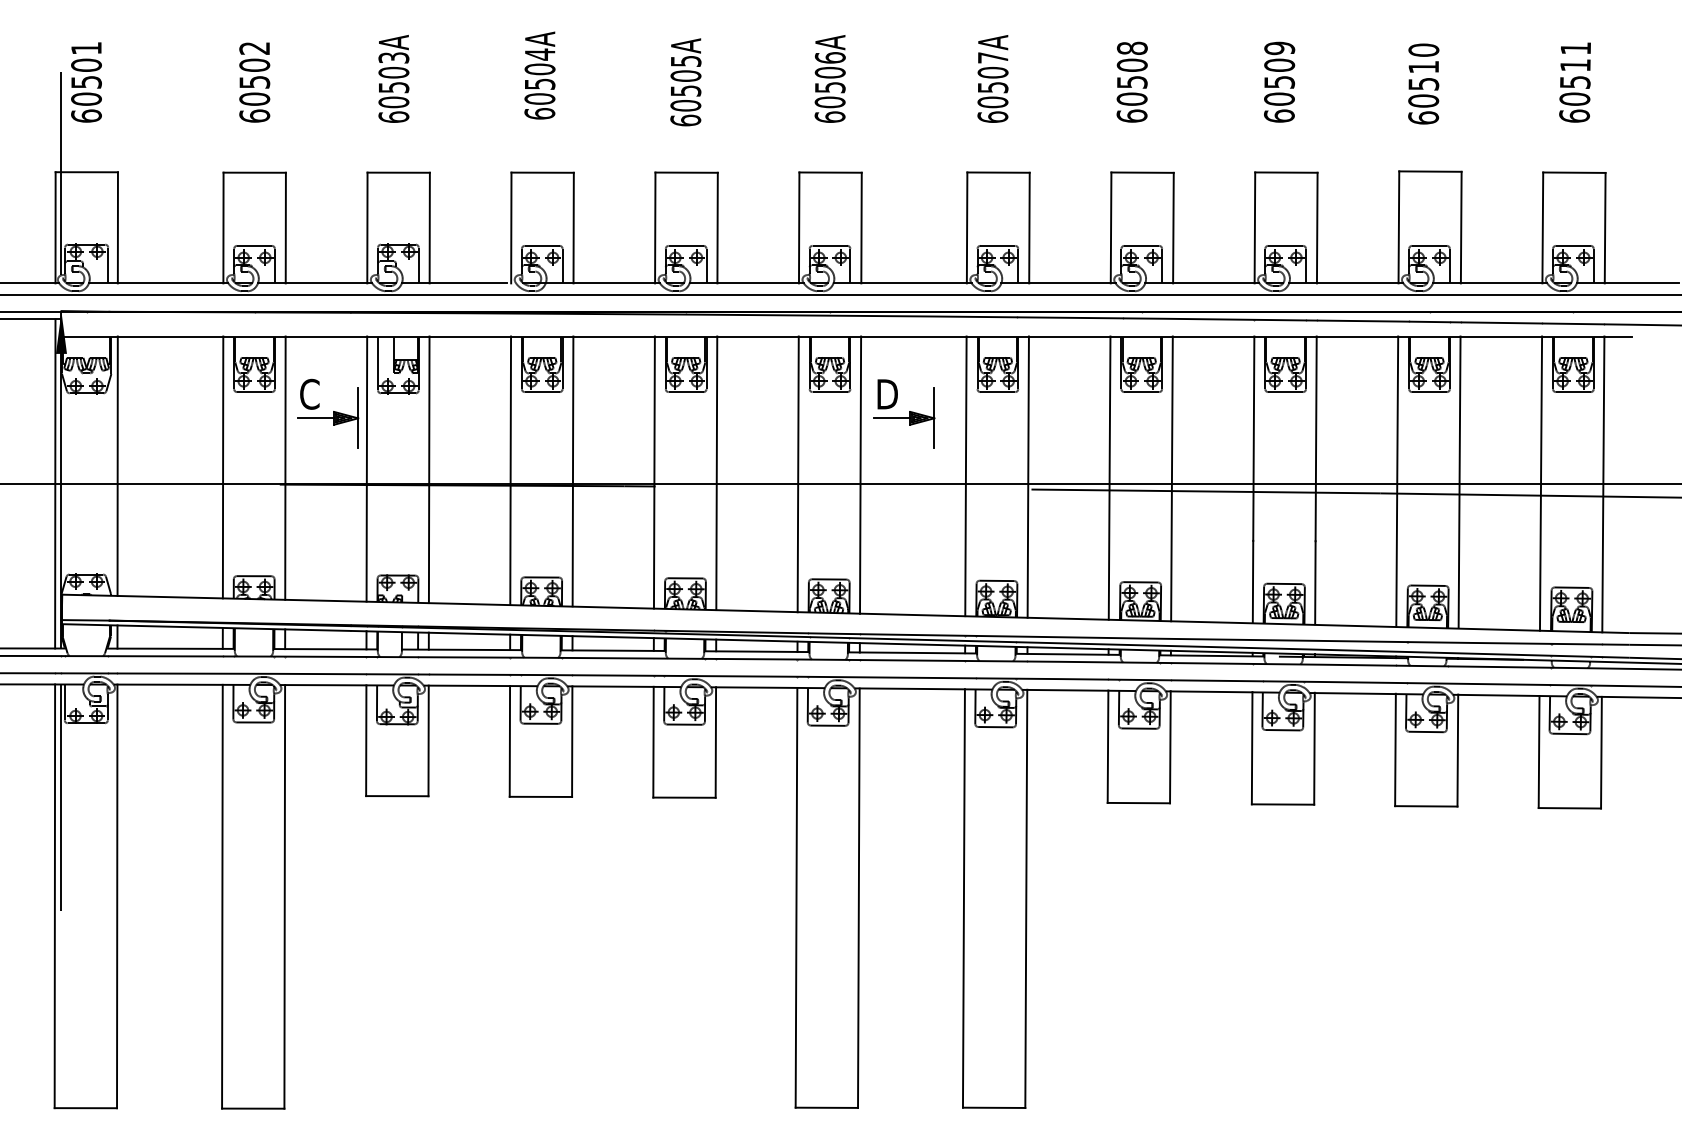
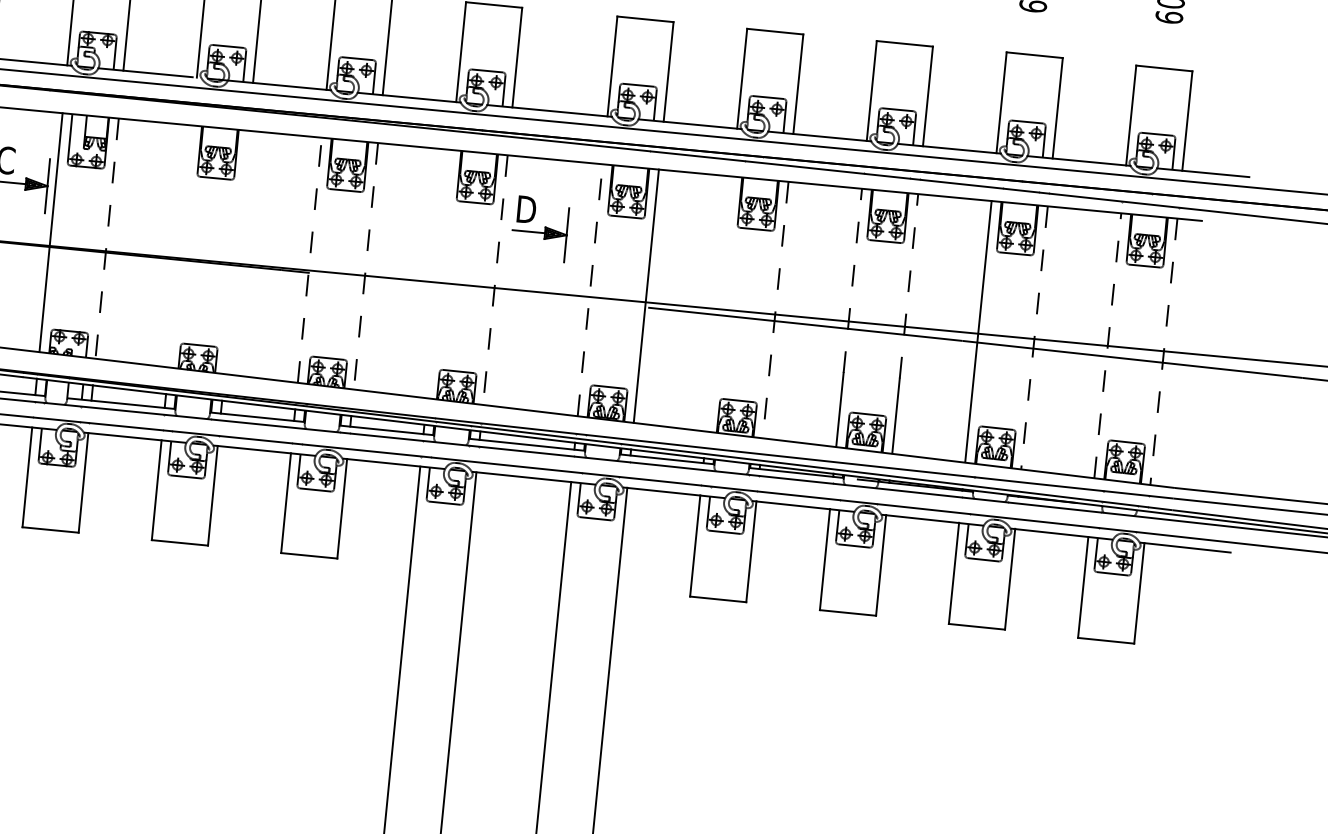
line: (1253, 438) -> (852, 280), solid -> dashed
line: (1316, 438) -> (909, 285), solid -> dashed
line: (429, 470) -> (107, 239), solid -> dashed
line: (510, 470) -> (180, 246), removed
line: (572, 471) -> (236, 252), removed
line: (654, 472) -> (309, 260), solid -> dashed
line: (716, 473) -> (365, 266), solid -> dashed
line: (797, 474) -> (438, 274), removed
line: (860, 475) -> (495, 280), solid -> dashed
line: (965, 476) -> (589, 290), solid -> dashed
line: (1109, 477) -> (719, 303), removed
line: (1171, 479) -> (775, 310), solid -> dashed
line: (1459, 482) -> (1034, 337), solid -> dashed
line: (1541, 483) -> (1108, 345), solid -> dashed
line: (1603, 484) -> (1164, 351), solid -> dashed

